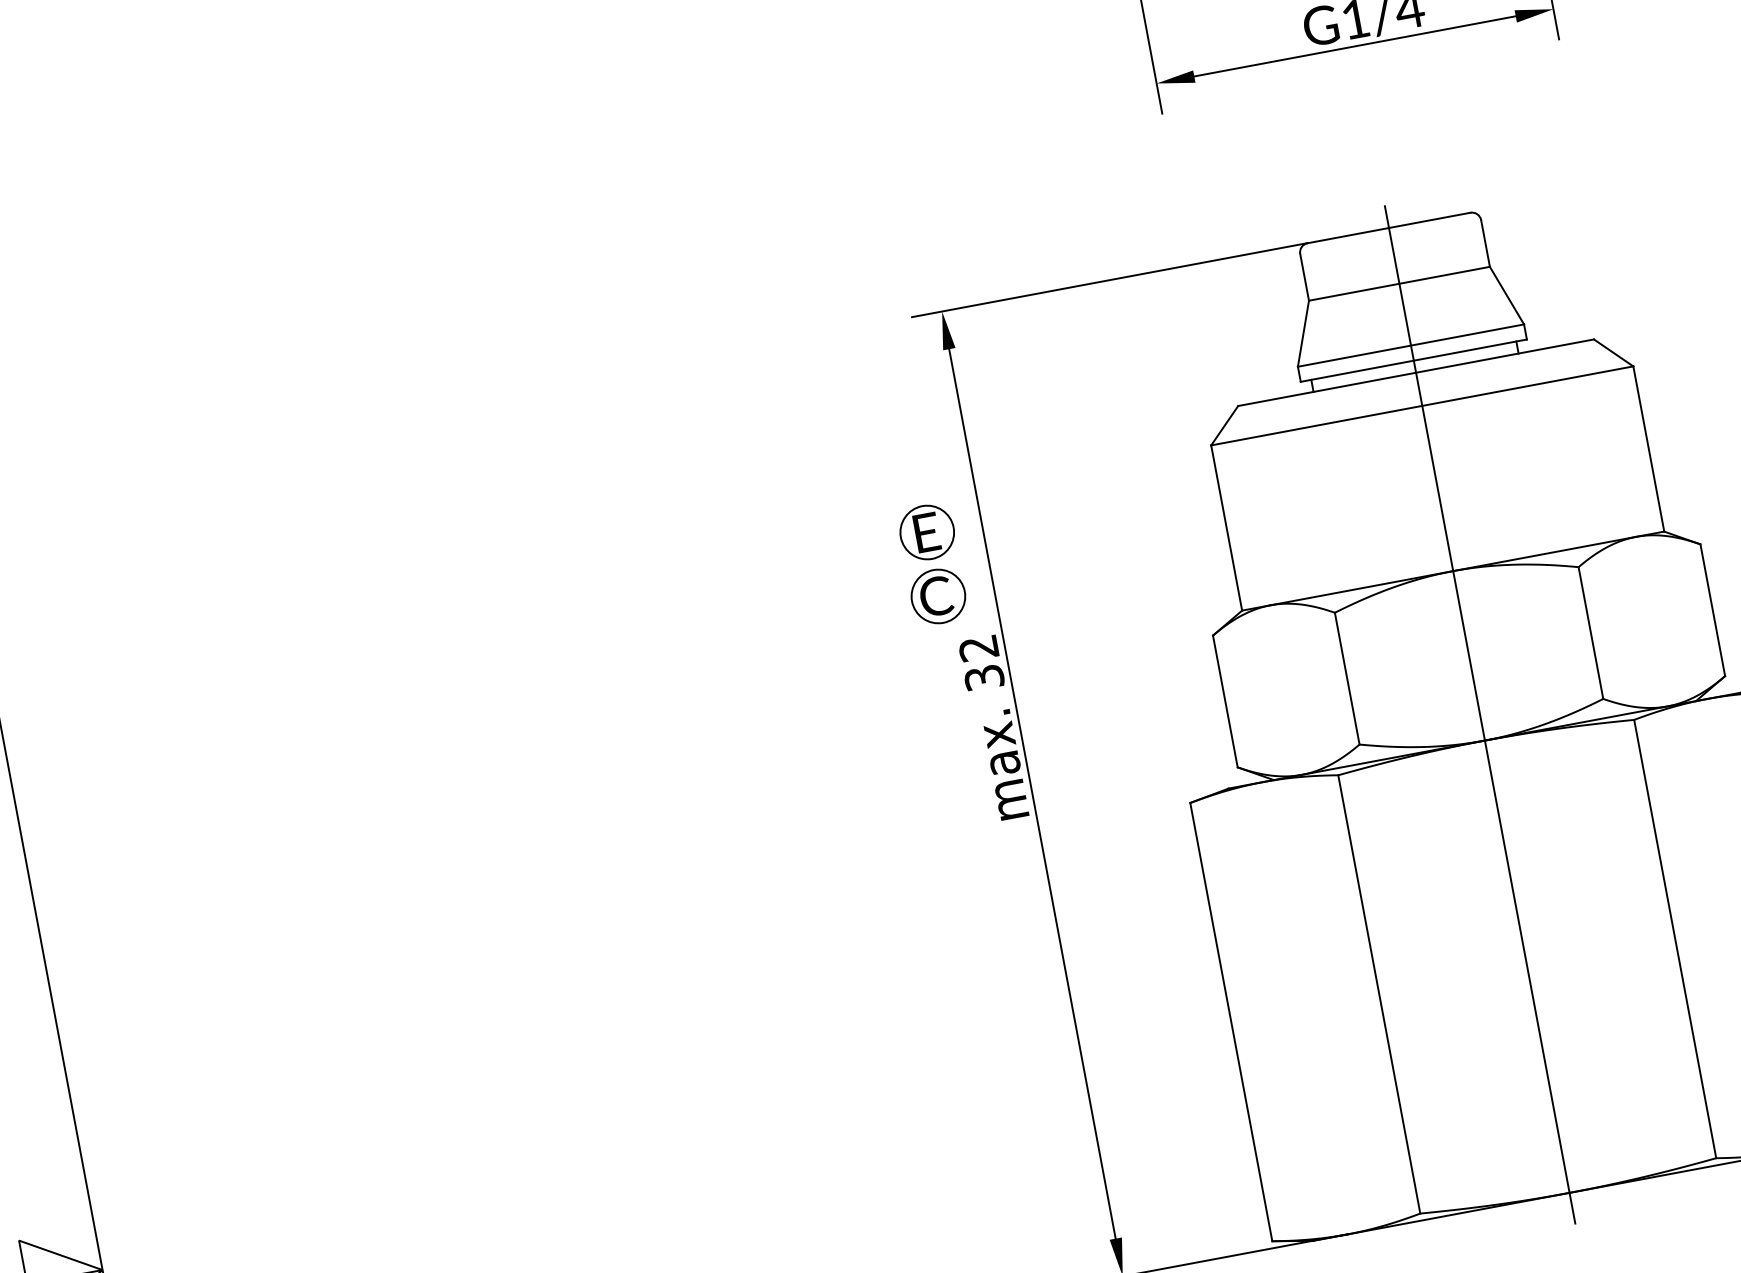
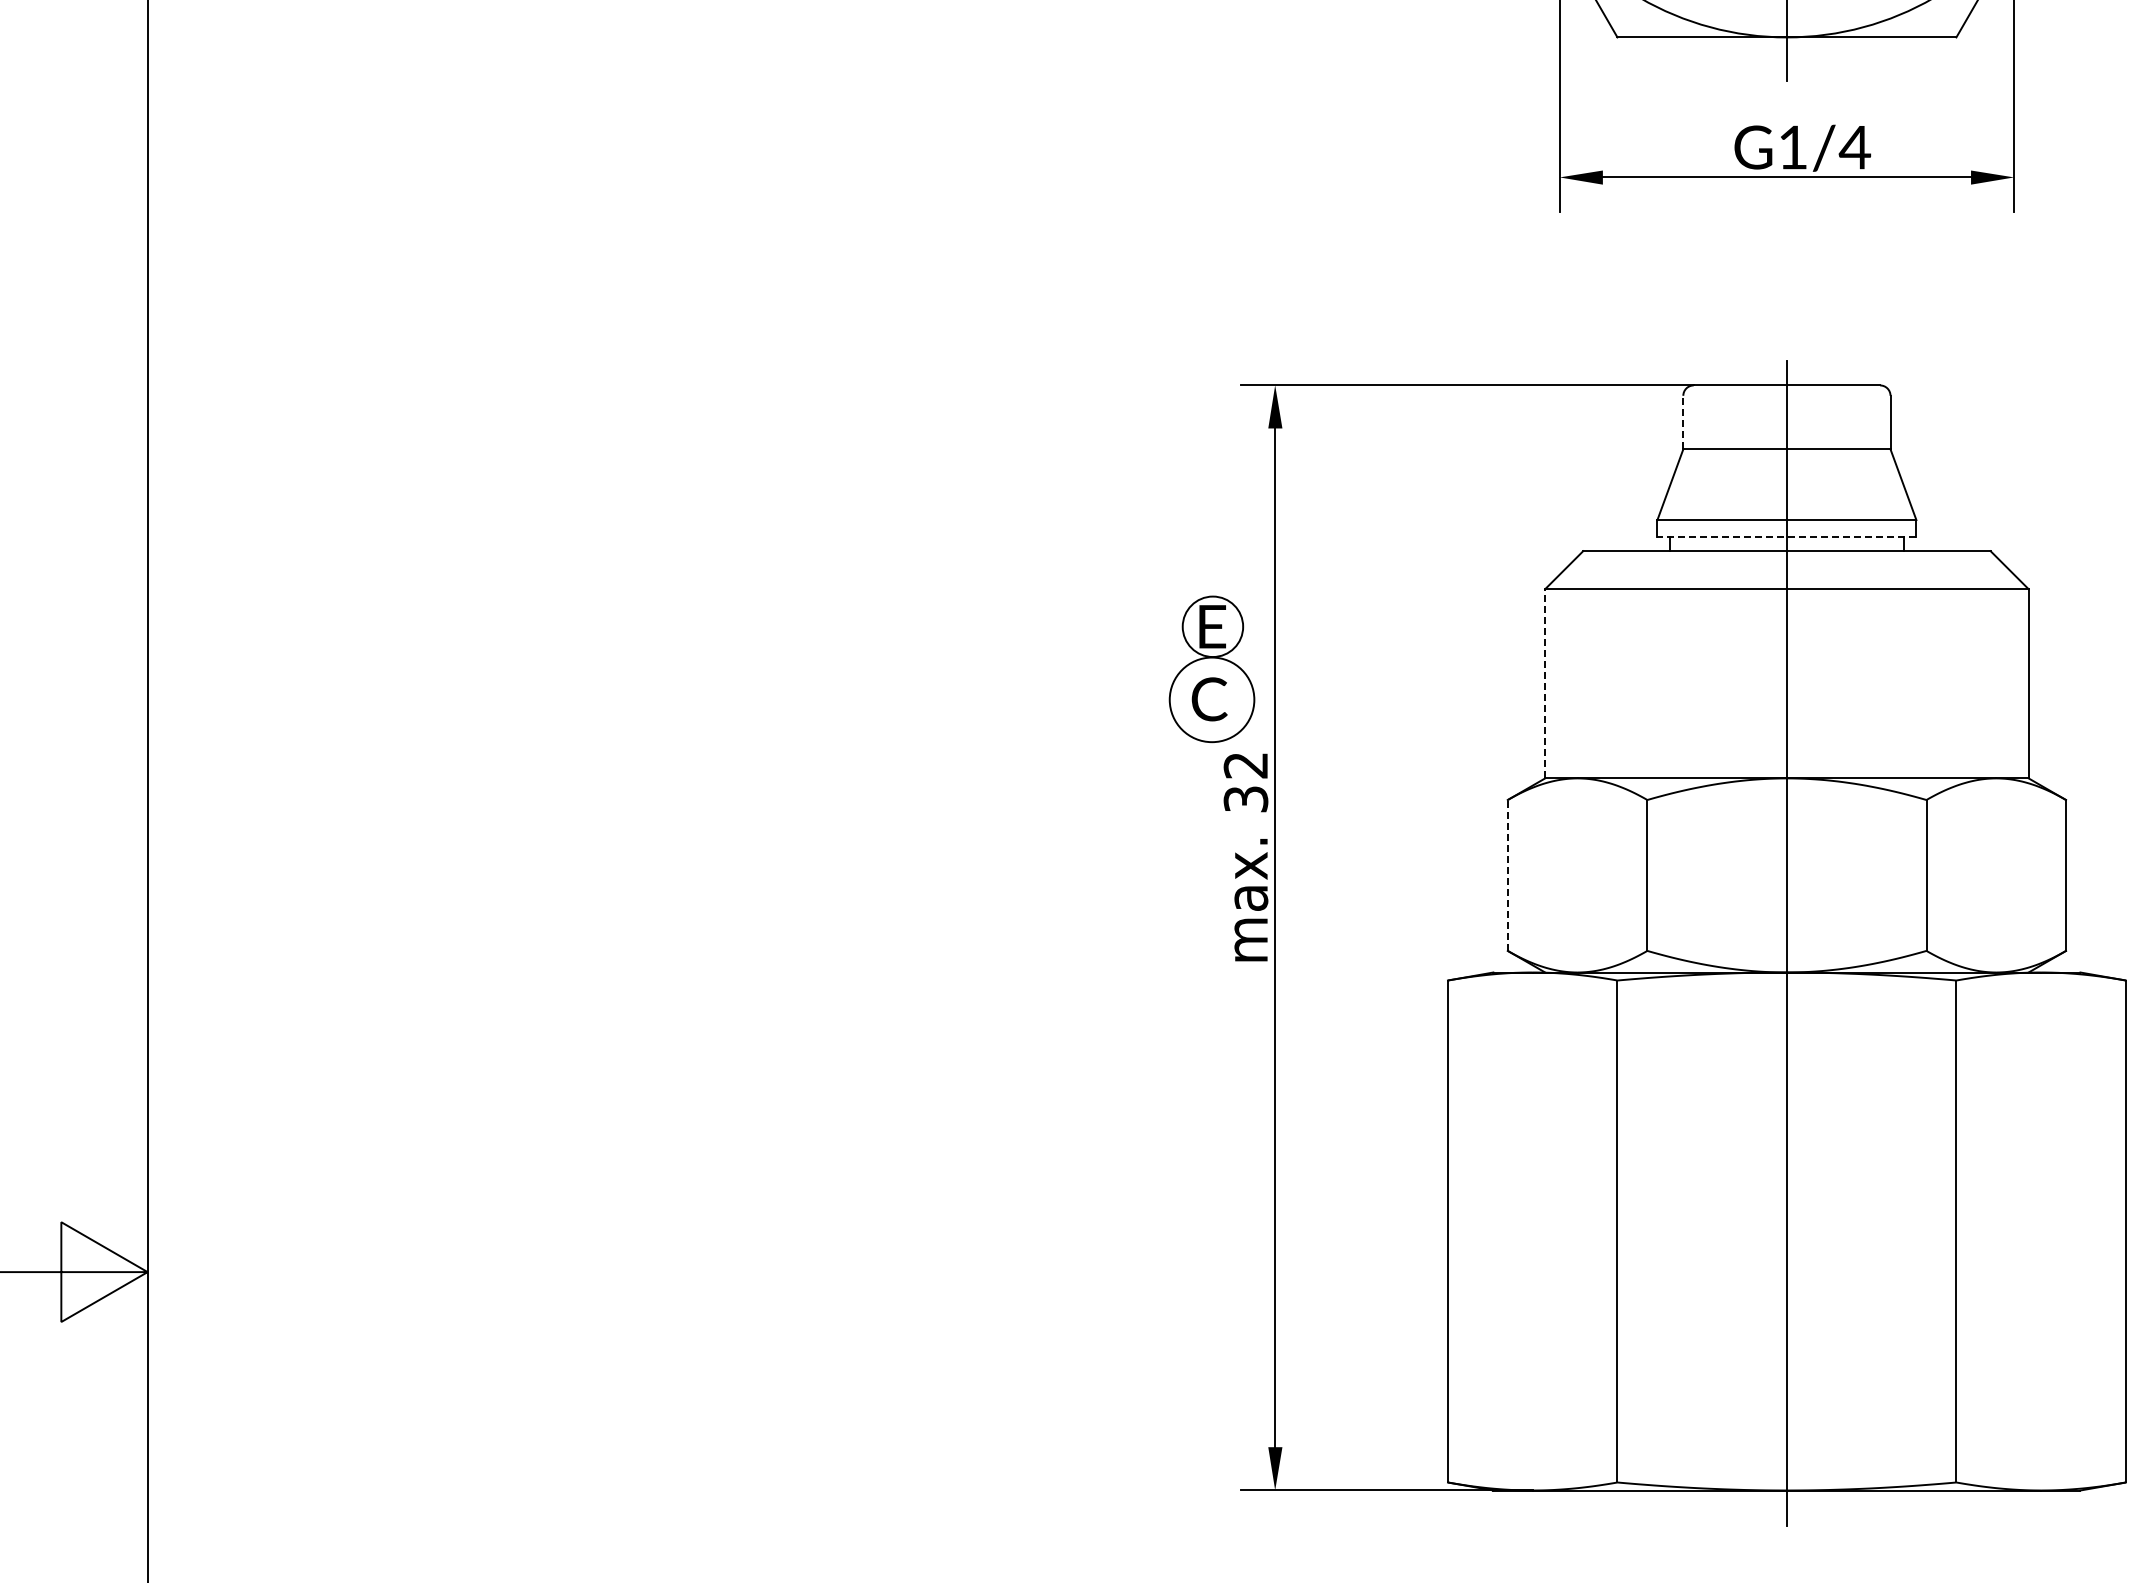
line: (1304, 277) -> (1683, 422), solid -> dashed
line: (1413, 360) -> (1786, 537), solid -> dashed
line: (1226, 527) -> (1545, 683), solid -> dashed
circle: (937, 596) -> (1211, 699), size x1.4
line: (1224, 700) -> (1507, 874), solid -> dashed

